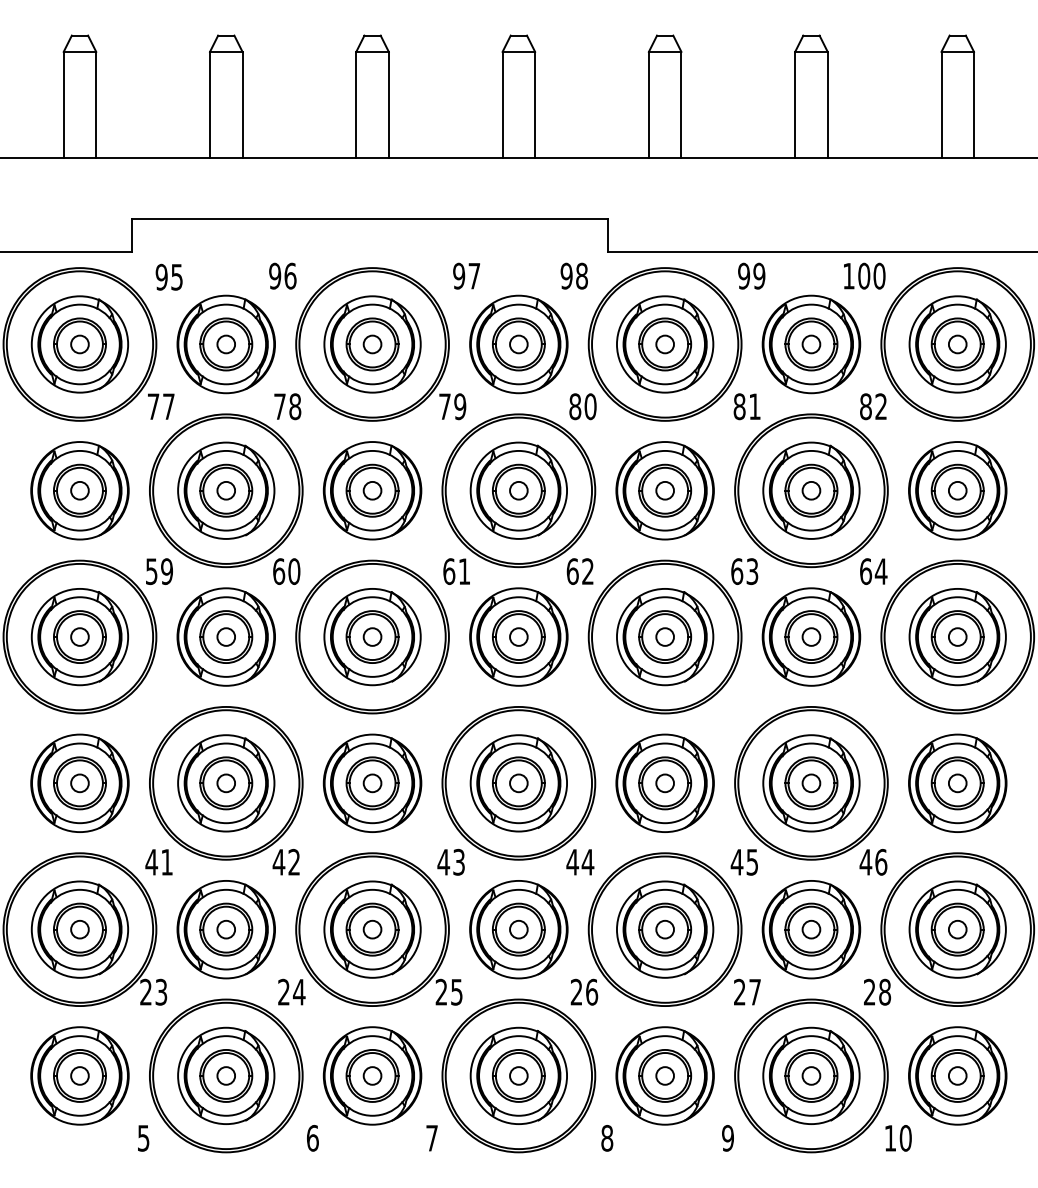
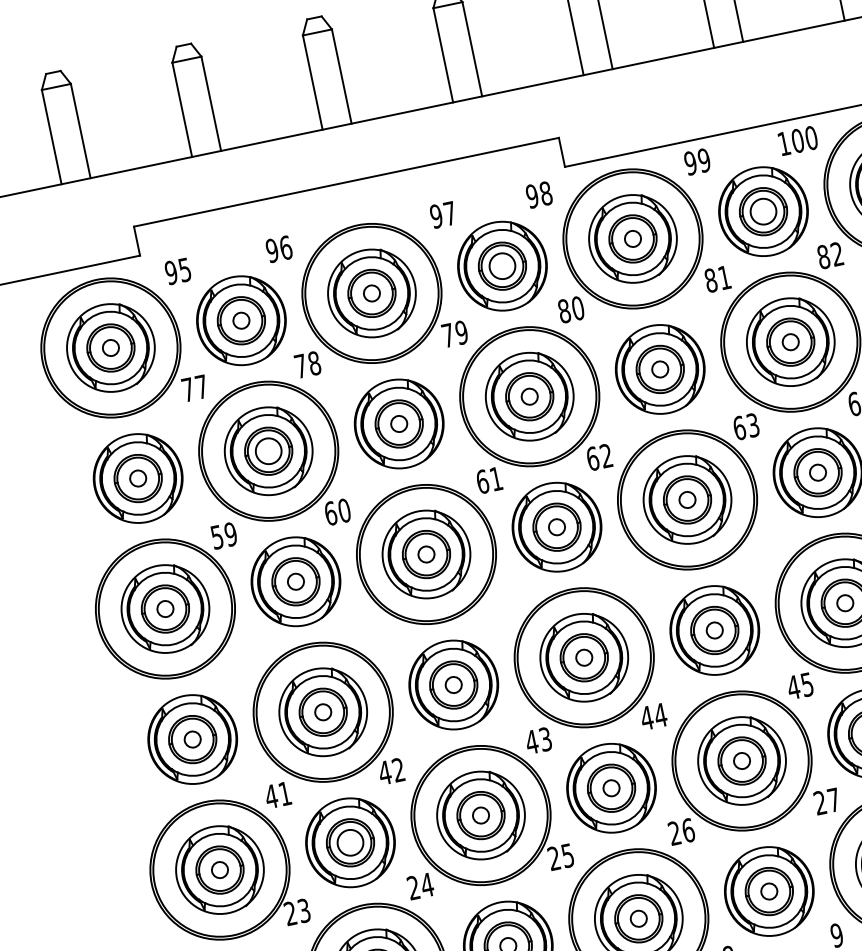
circle: (518, 344) -> (502, 266), size x1.6
circle: (811, 344) -> (763, 211), size x1.6
circle: (226, 490) -> (268, 450), size x1.6
circle: (226, 929) -> (350, 842), size x1.6

